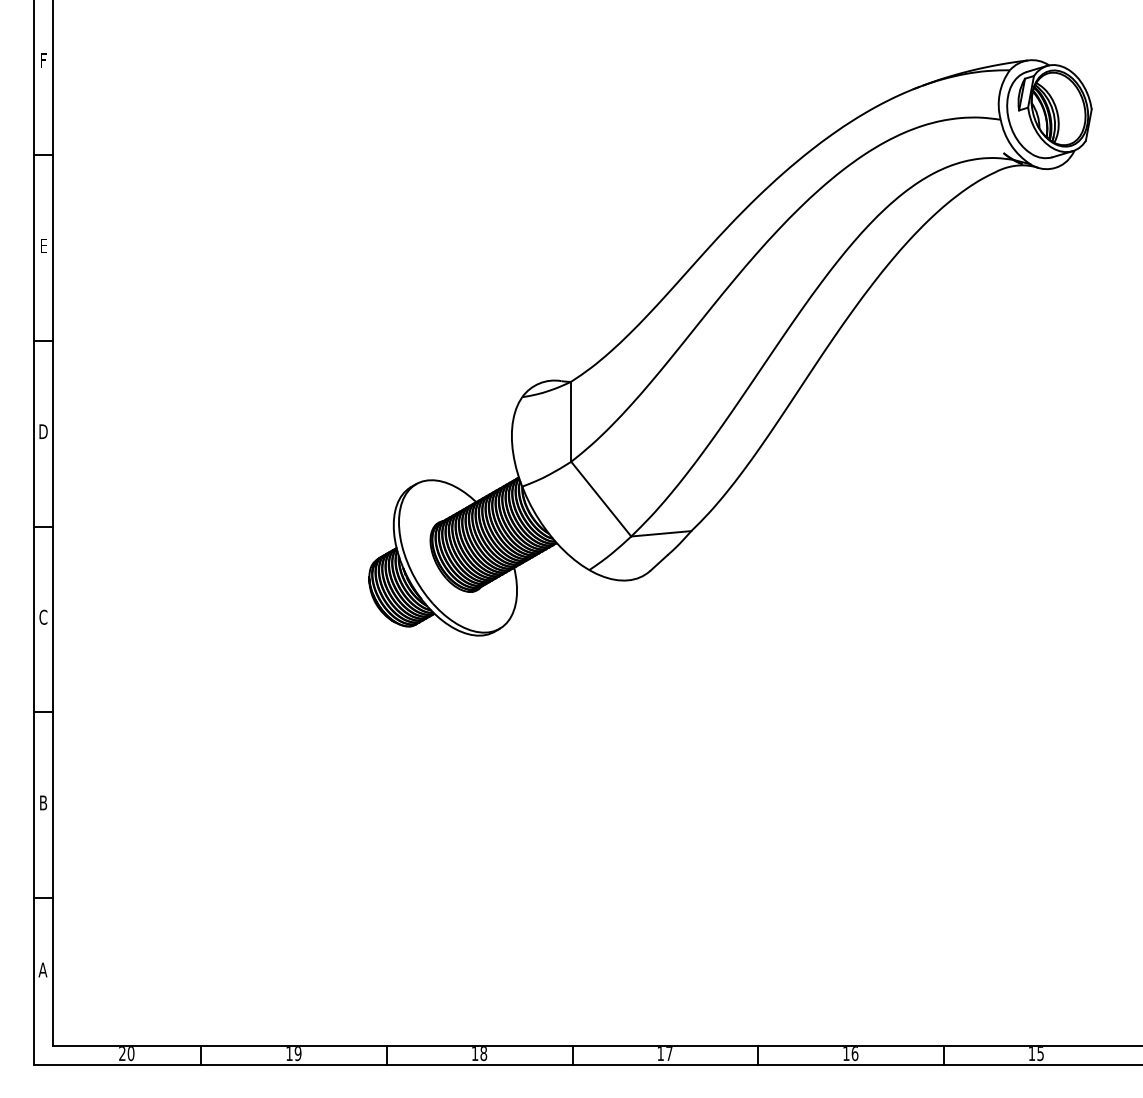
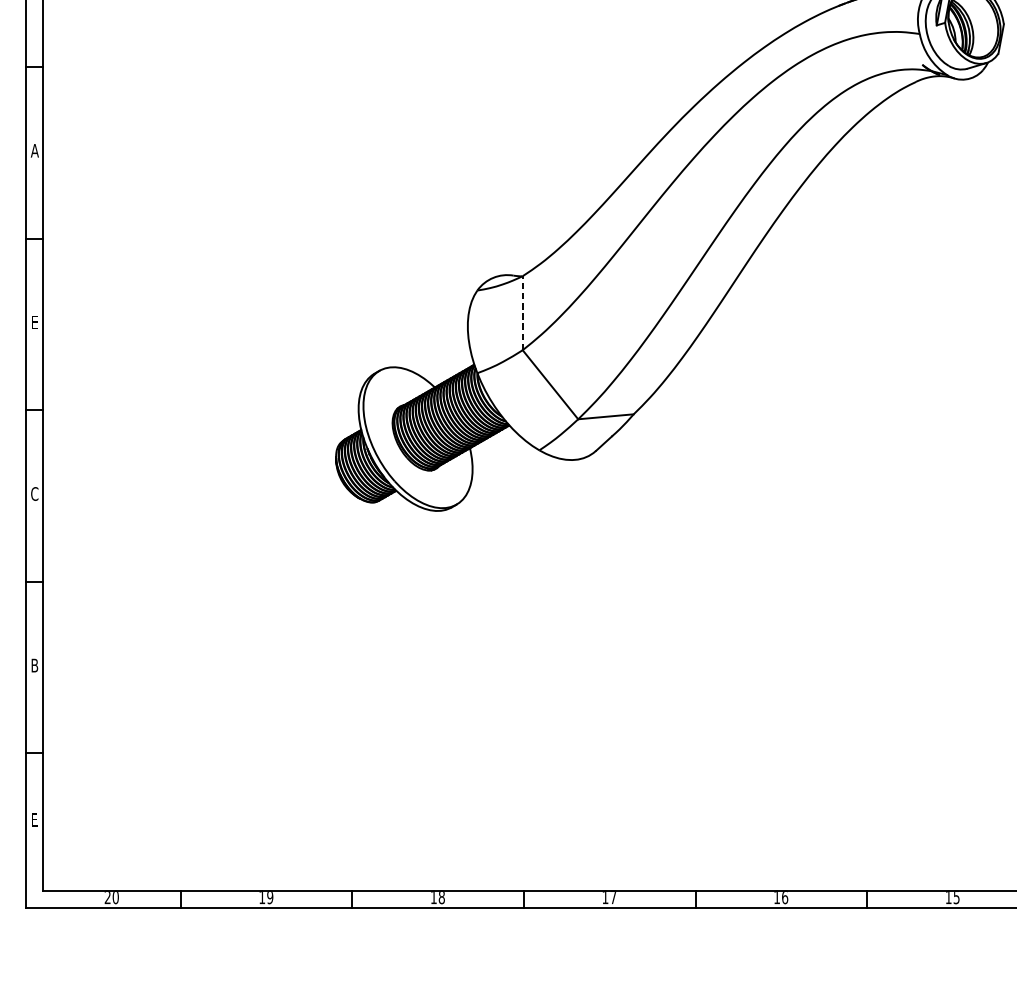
text: (43, 245) -> (34, 150), E -> A
line: (571, 421) -> (522, 312), solid -> dashed
text: (43, 431) -> (34, 322), D -> E
text: (42, 969) -> (33, 819), A -> E

